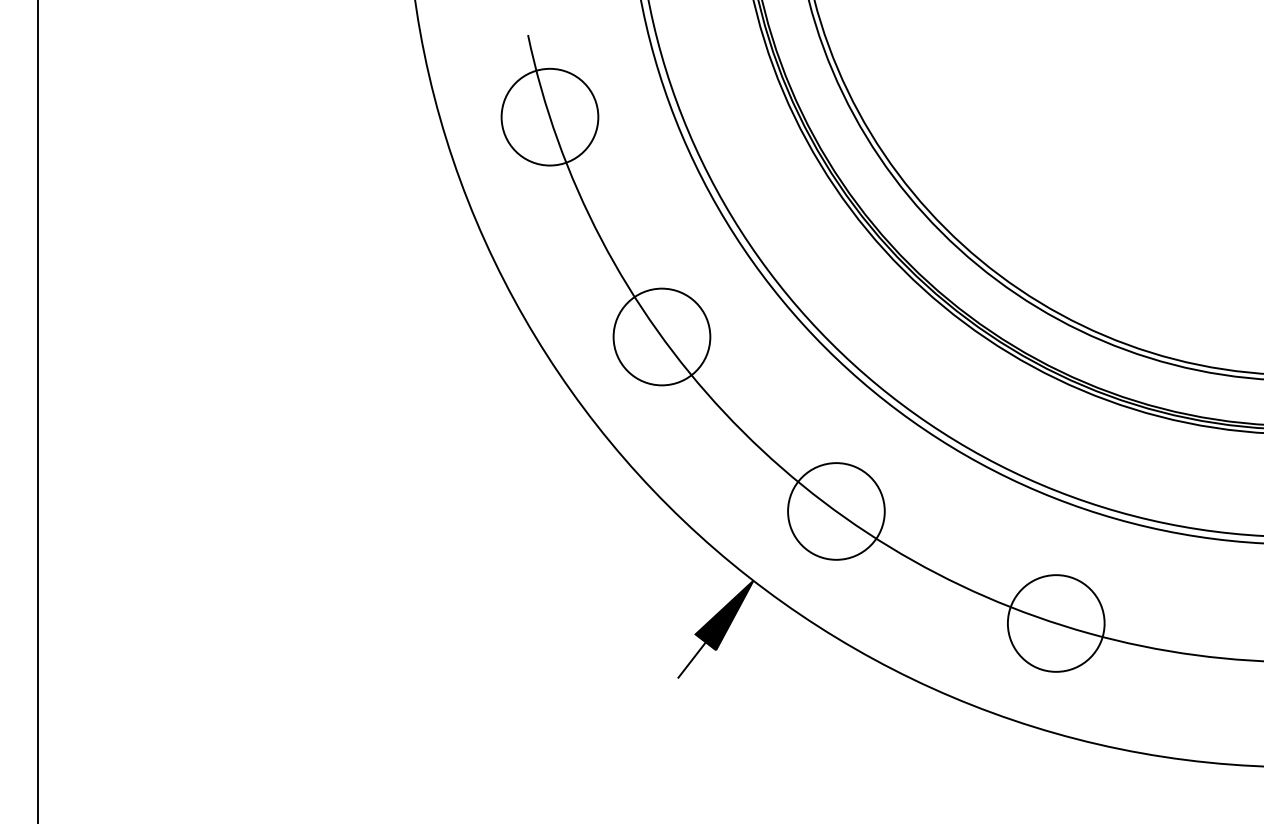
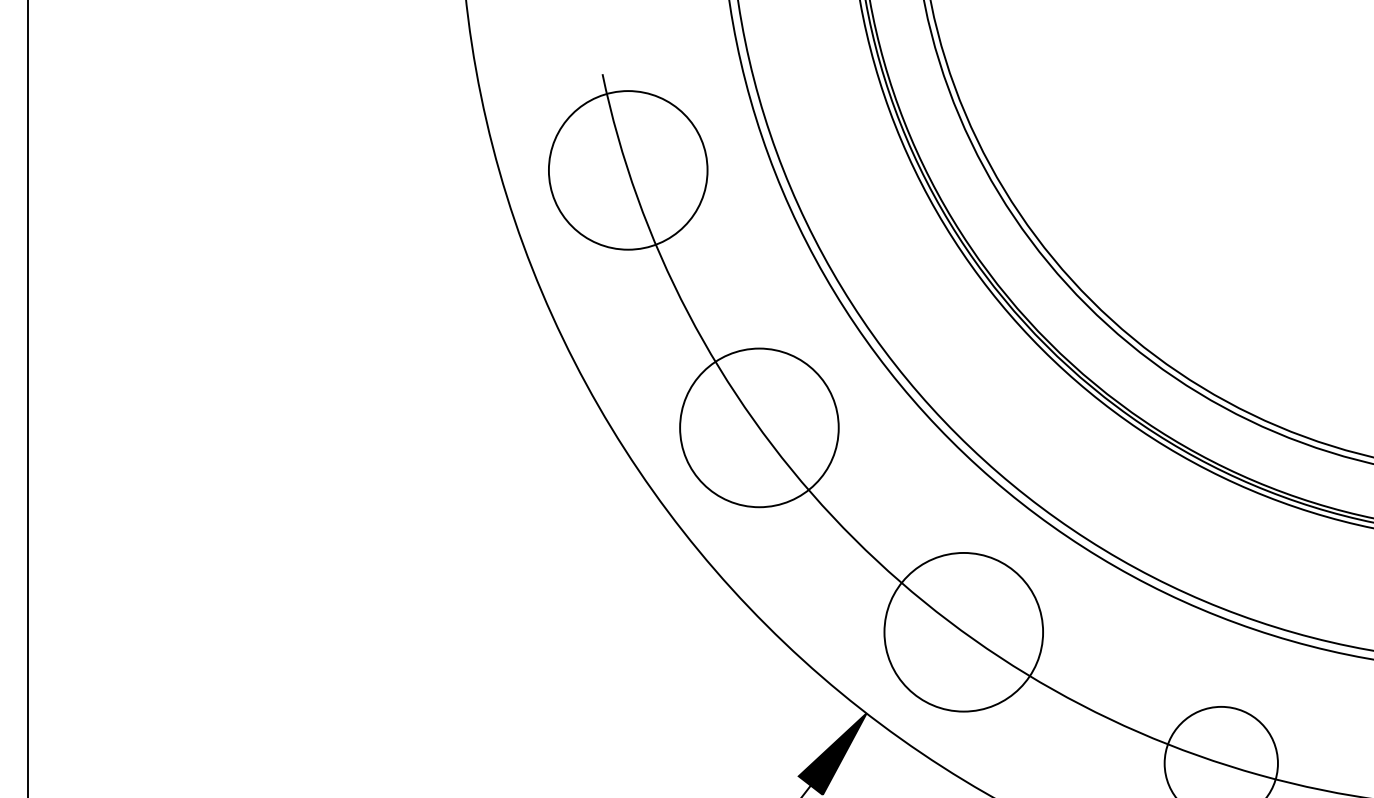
circle: (549, 116) -> (627, 169), size x1.4
circle: (661, 336) -> (758, 427), size x1.4
circle: (836, 511) -> (963, 632), size x1.4

